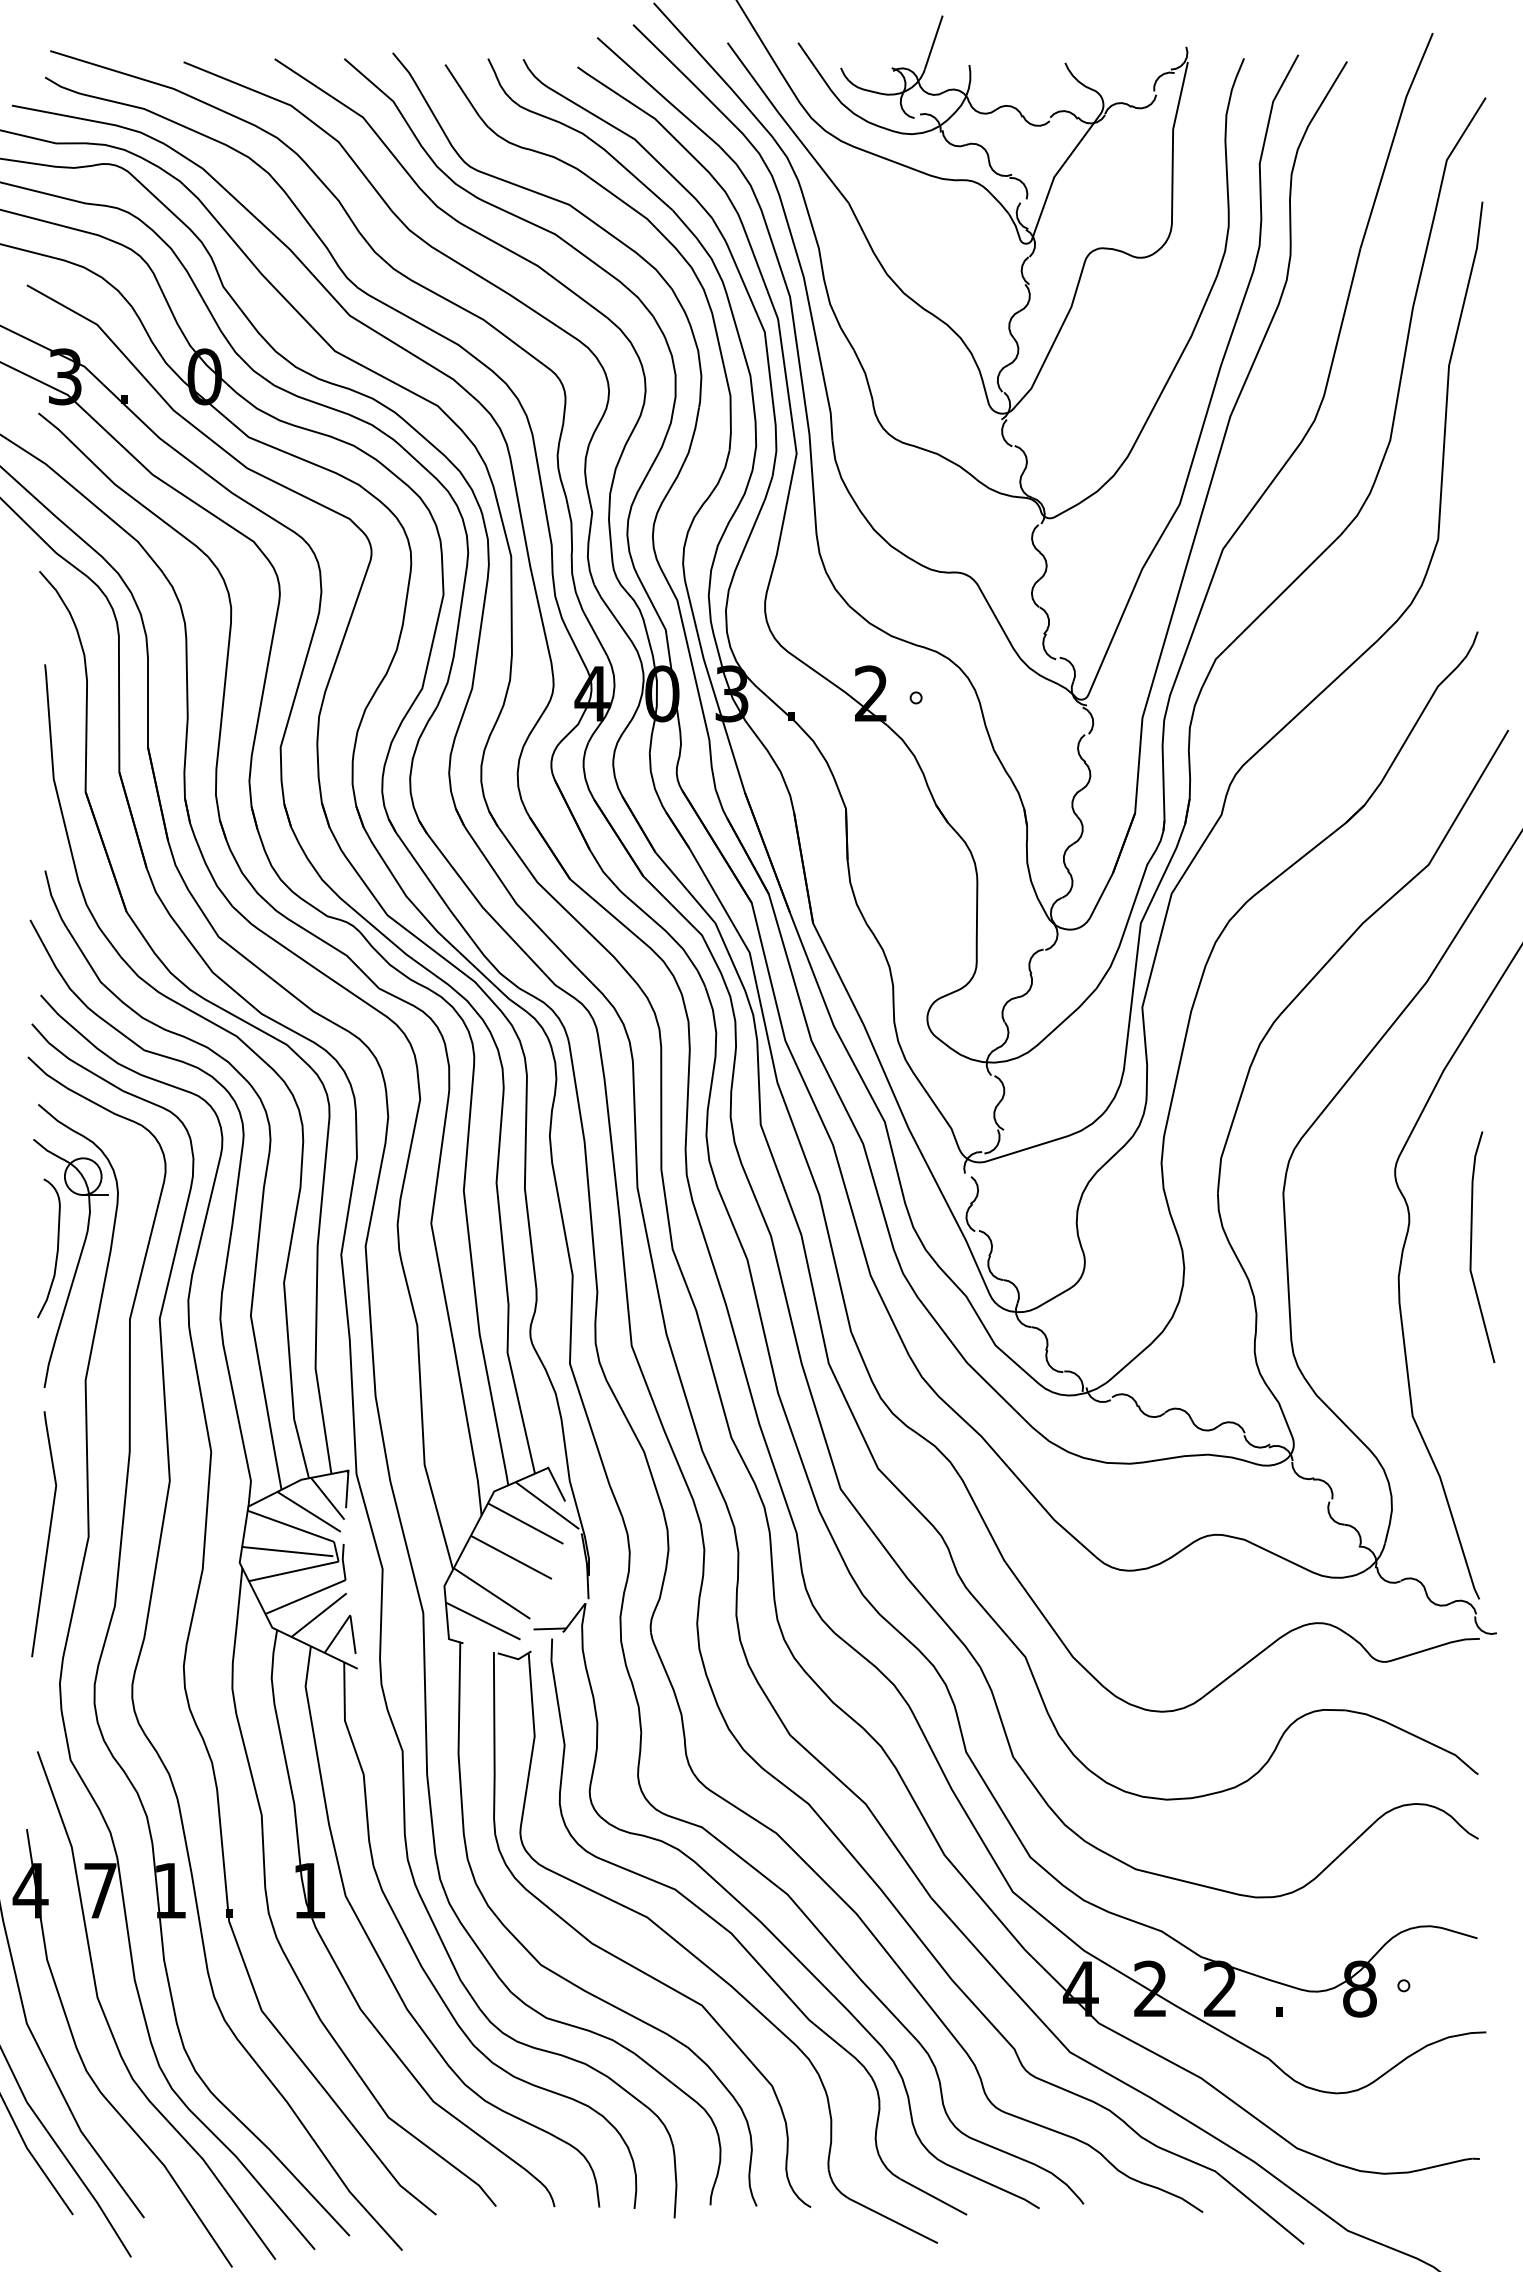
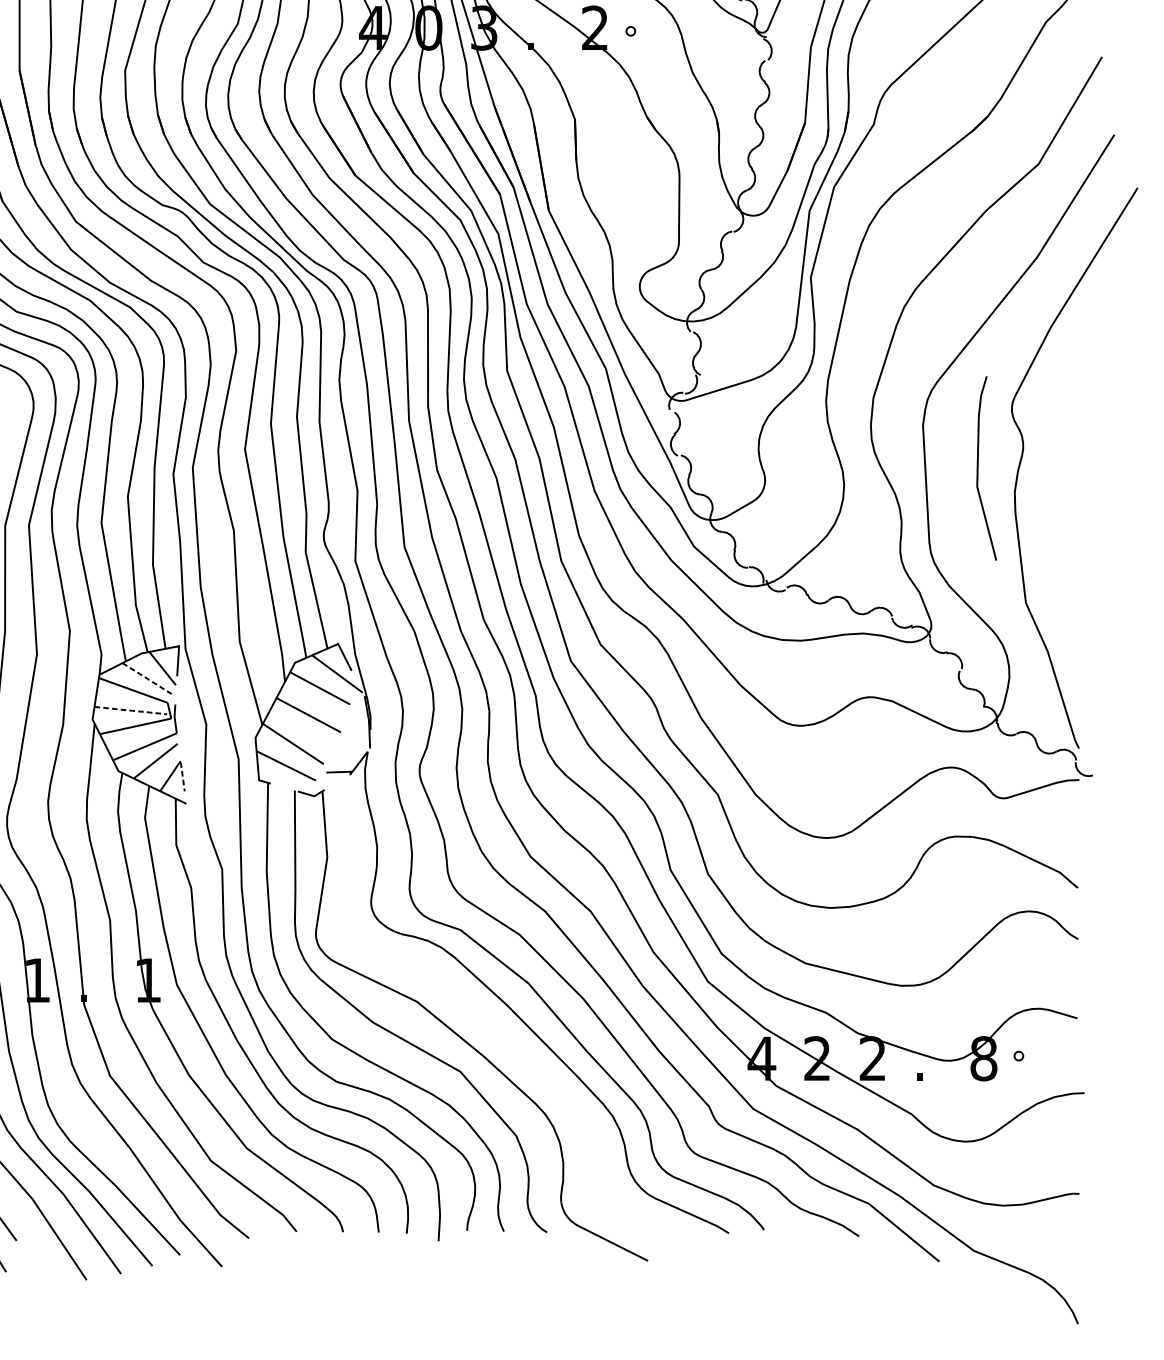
line: (1471, 1246) -> (978, 467), moved
line: (309, 1512) -> (148, 679), solid -> dashed
line: (287, 1551) -> (130, 710), solid -> dashed
line: (353, 1635) -> (183, 777), solid -> dashed
part: (739, 1940) -> (490, 1020), removed

